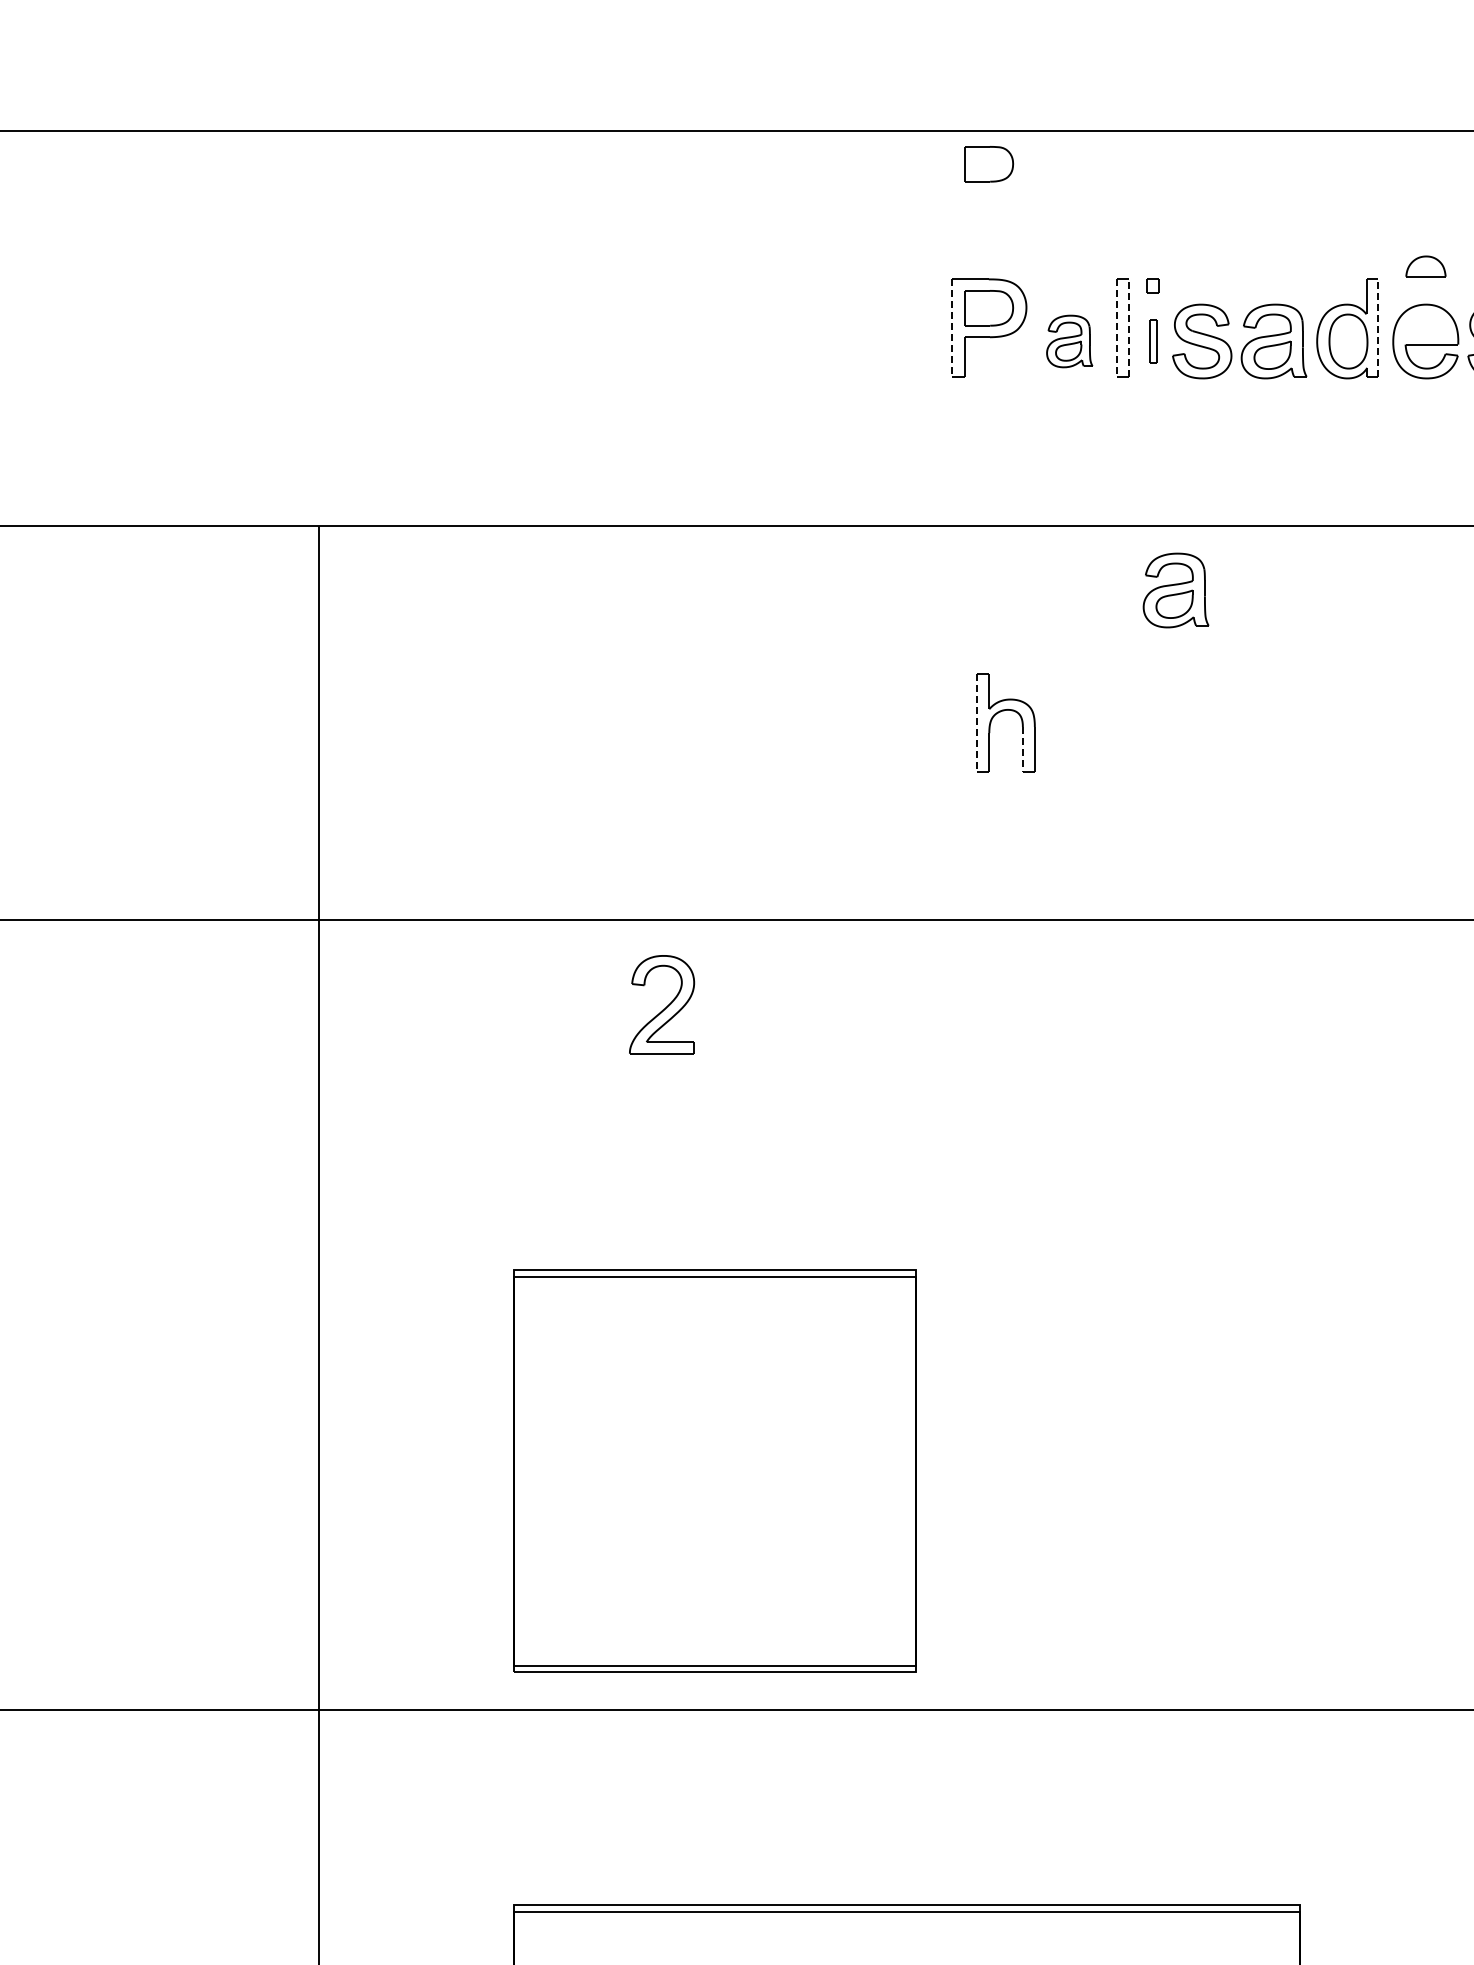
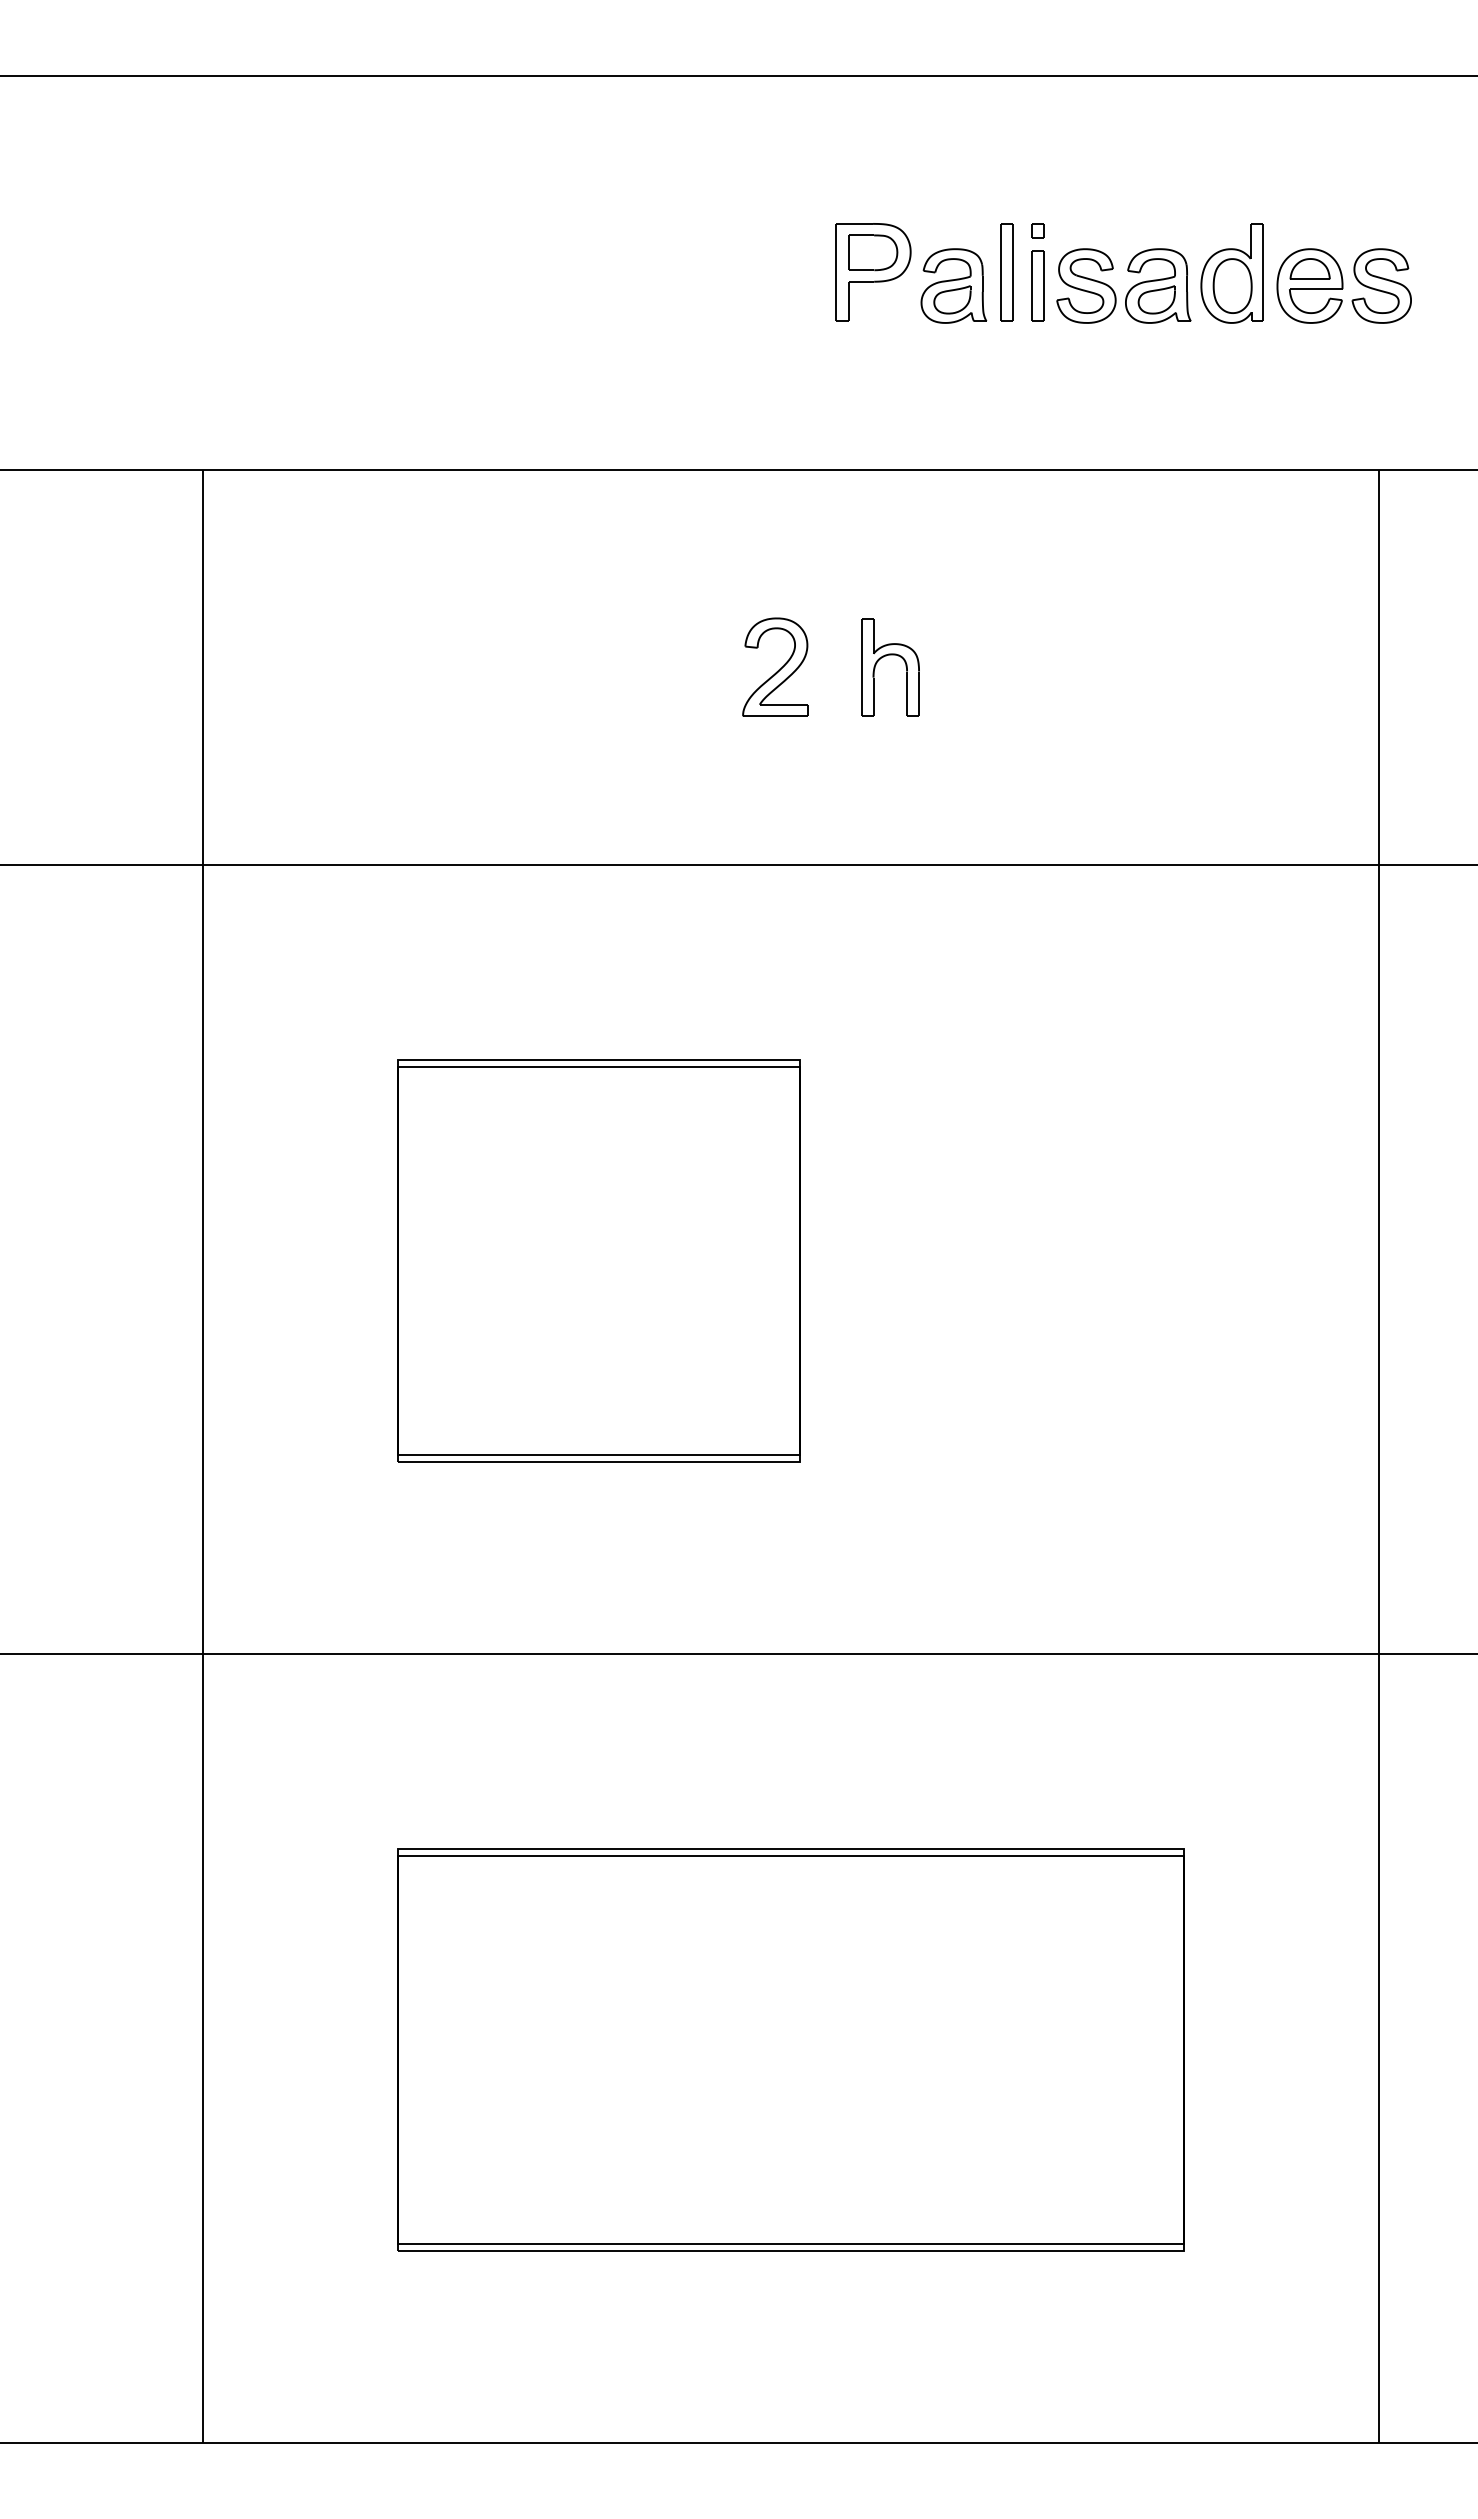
part: (989, 163) -> (873, 108), removed
part: (1425, 265) -> (1309, 268), moved
line: (952, 327) -> (836, 272), dashed -> solid
line: (1117, 327) -> (1001, 272), dashed -> solid
line: (1129, 327) -> (1013, 272), dashed -> solid
line: (1378, 327) -> (1262, 272), dashed -> solid
part: (1069, 340) -> (953, 285), size x1.43
part: (1153, 340) -> (1037, 285), size x1.67
part: (1176, 589) -> (1060, 534), removed
line: (977, 722) -> (861, 667), dashed -> solid
line: (1023, 749) -> (907, 694), dashed -> solid
part: (662, 1003) -> (775, 666), moved
part: (714, 1470) -> (598, 1260), moved

